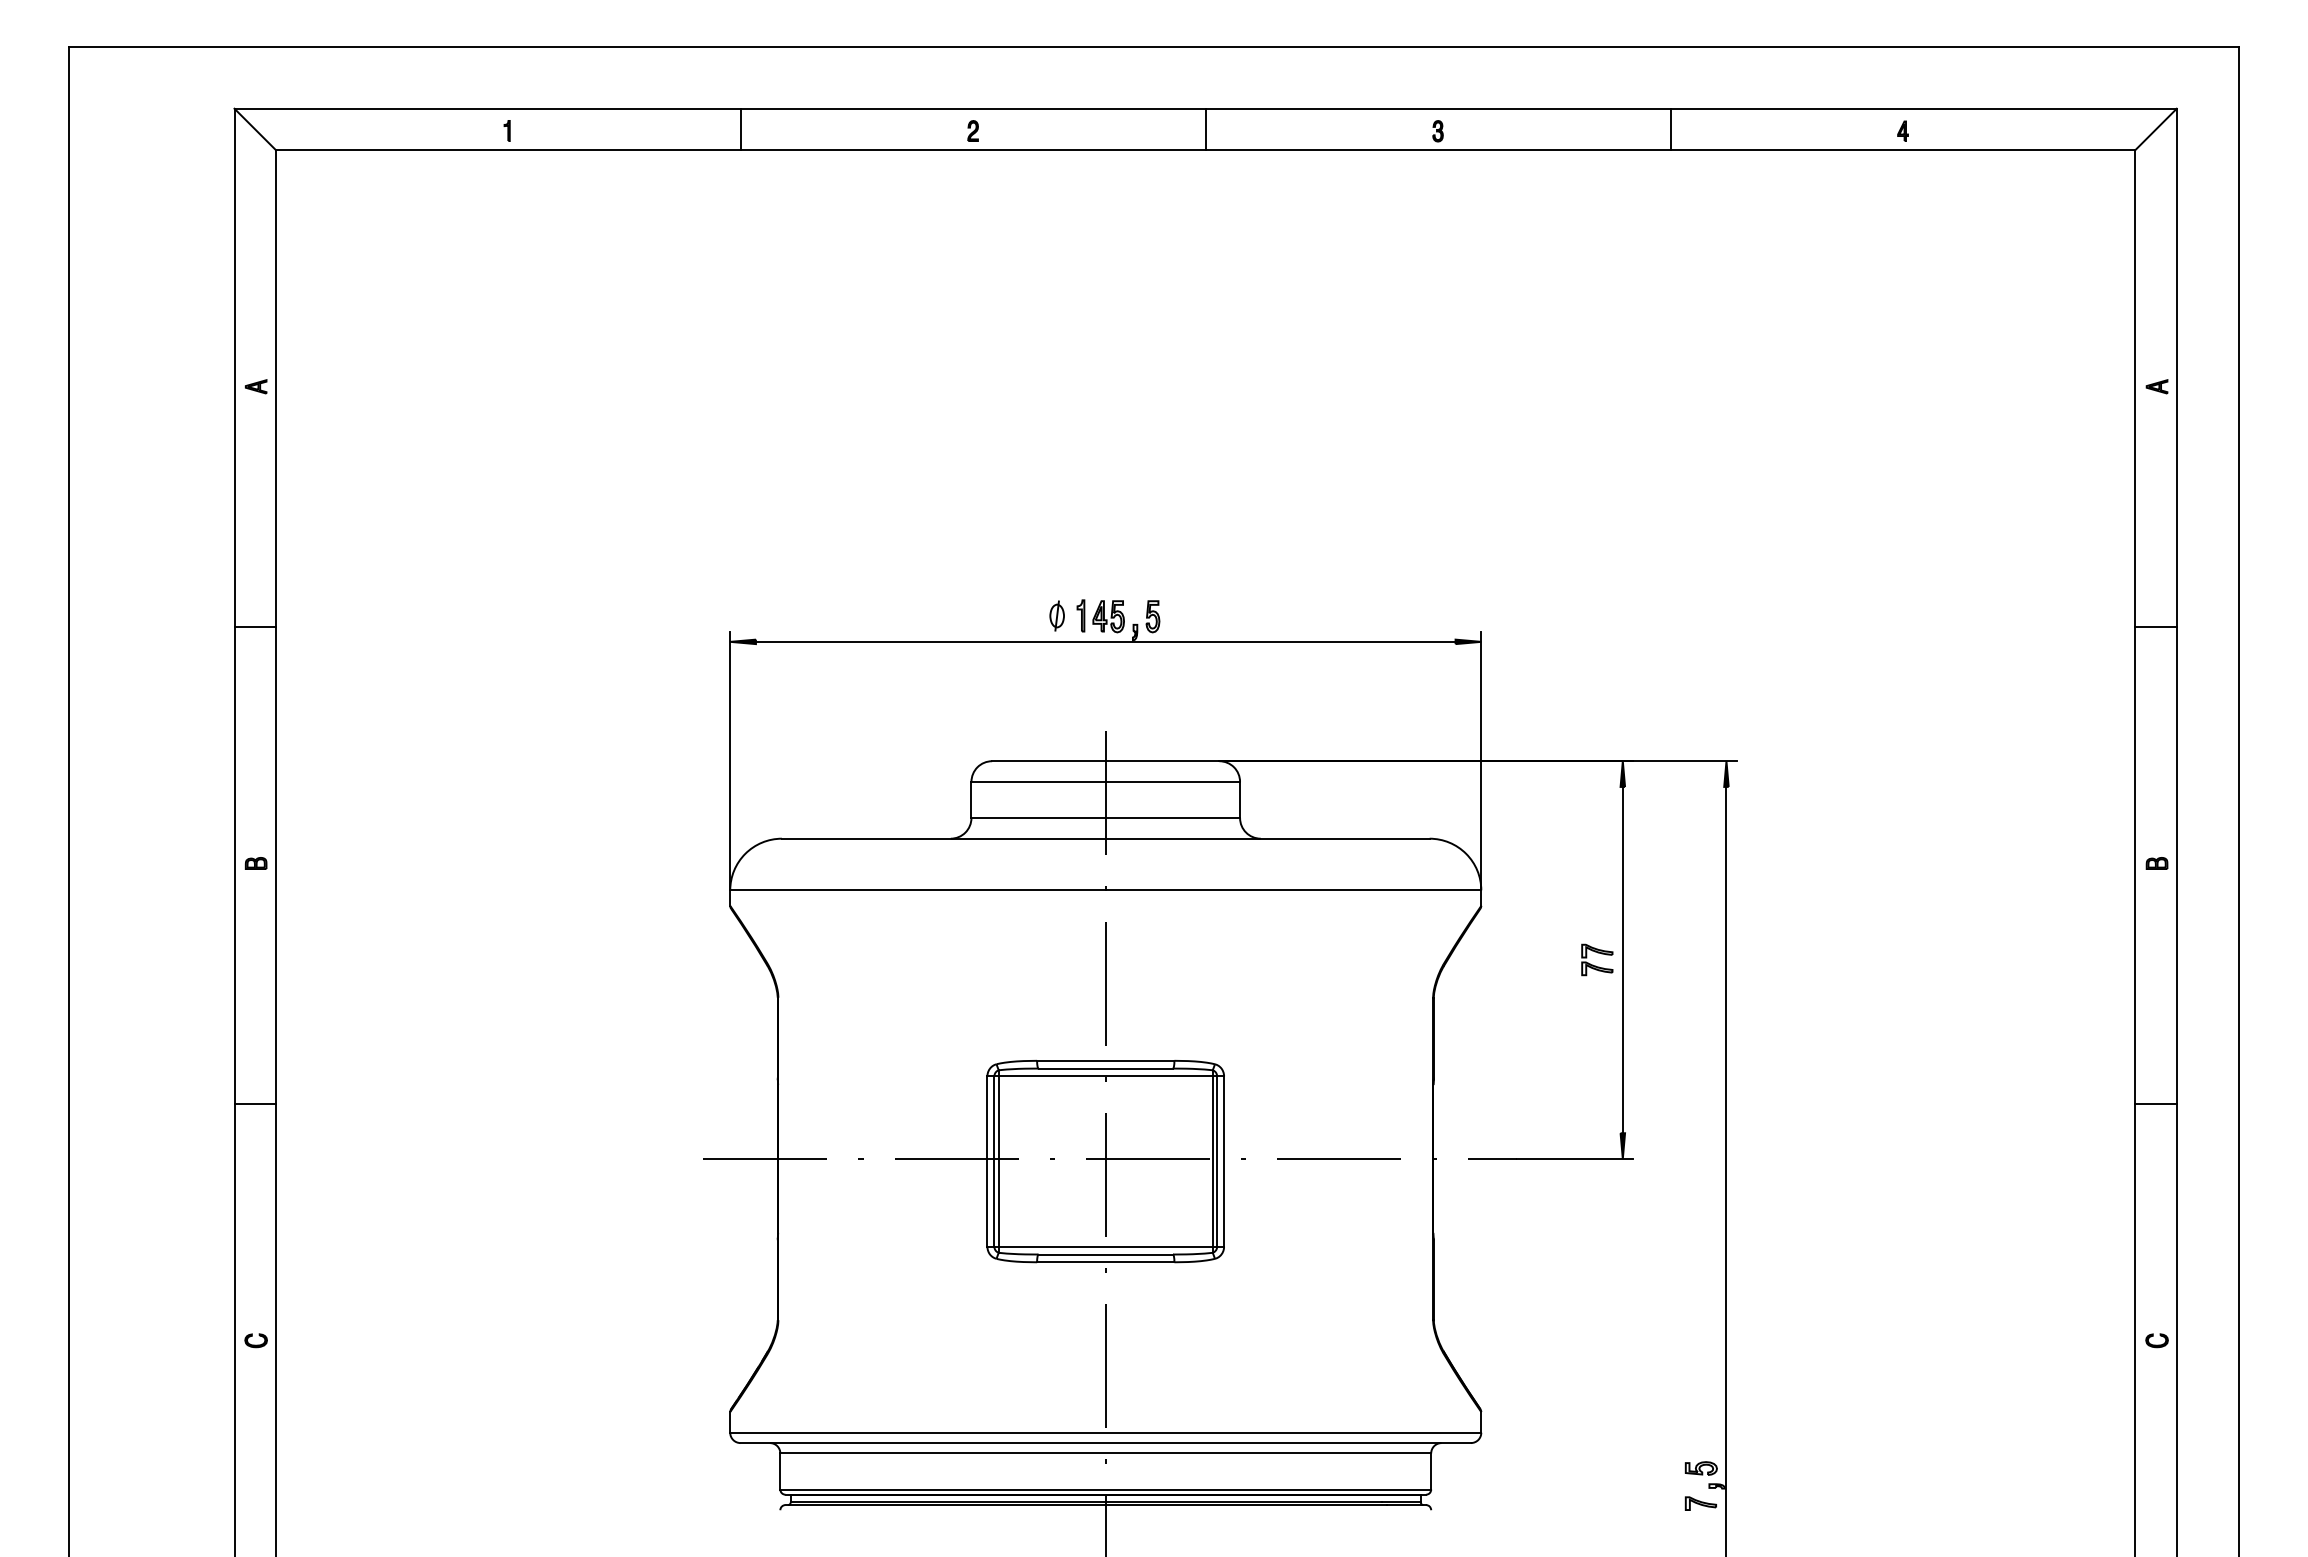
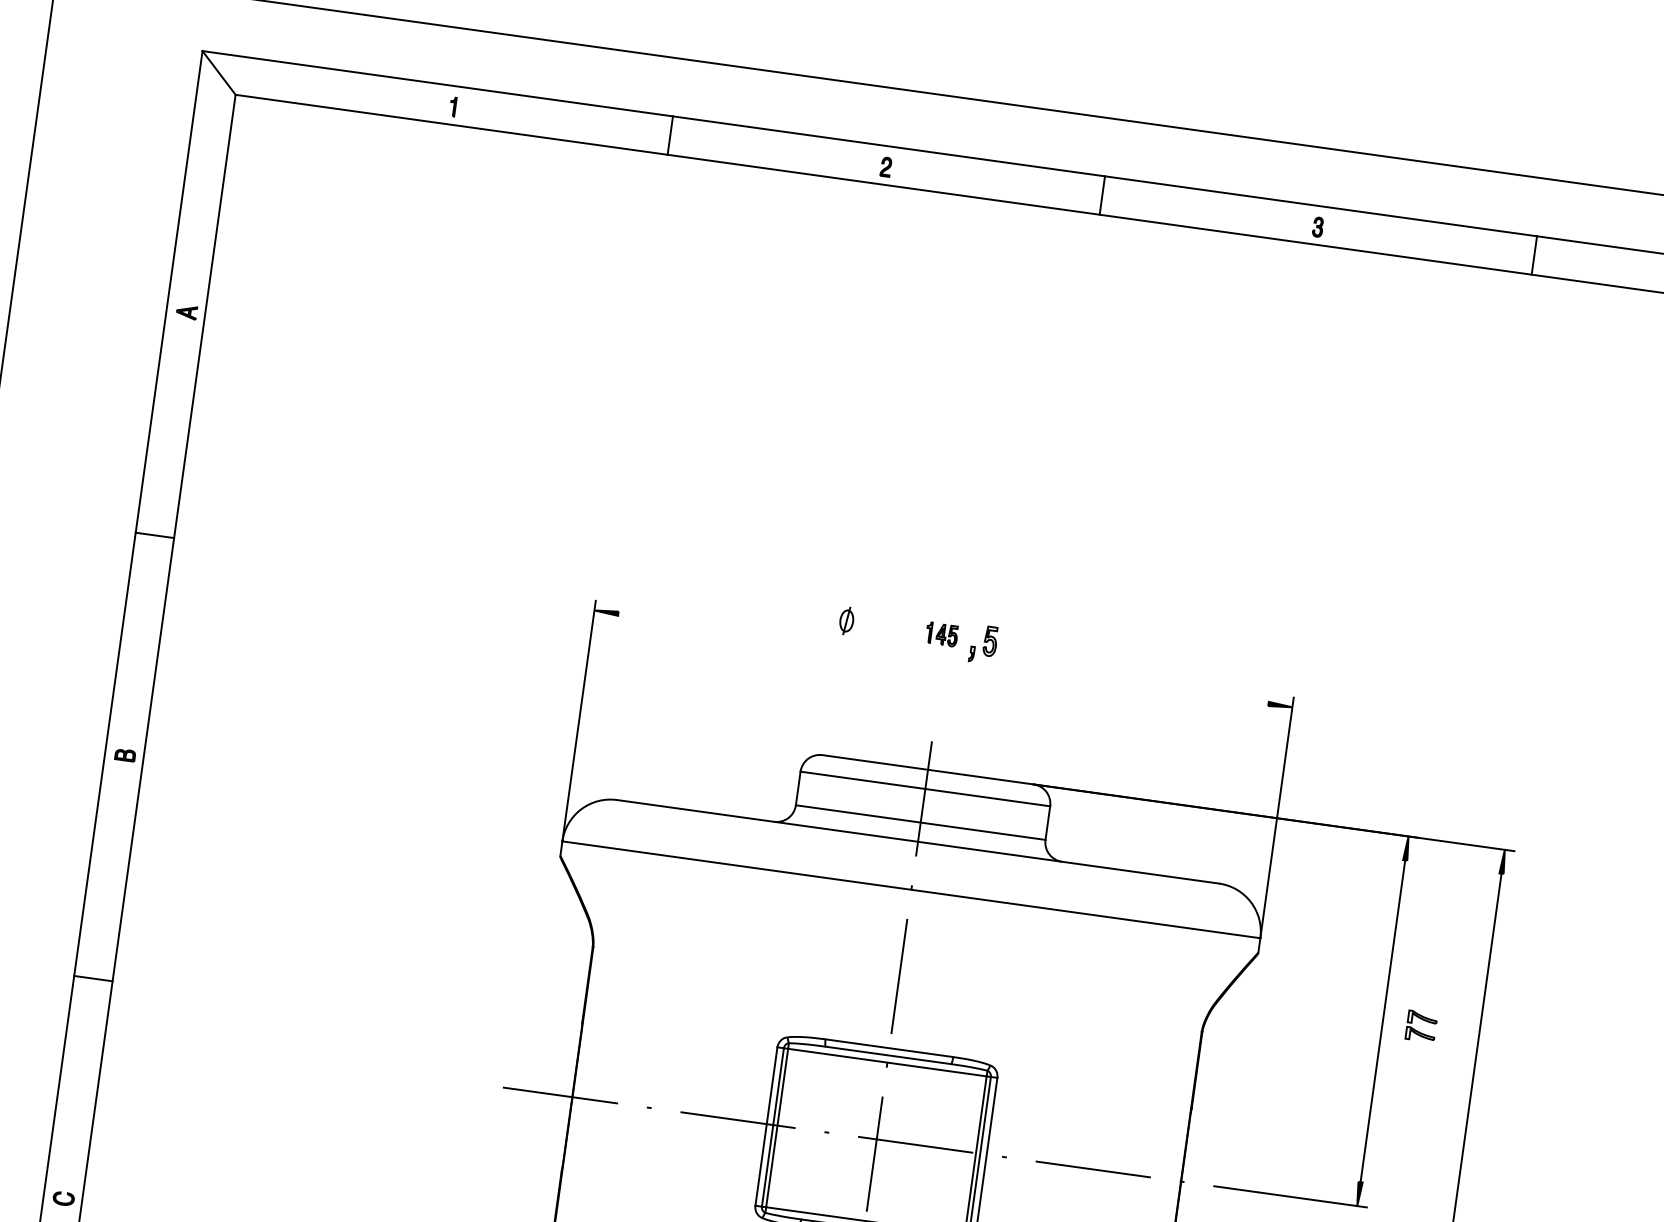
part: (1056, 615) -> (846, 620), moved
part: (1100, 616) -> (941, 634), size x0.7
line: (1105, 641) -> (943, 658), removed
part: (1597, 959) -> (1421, 1026), moved

